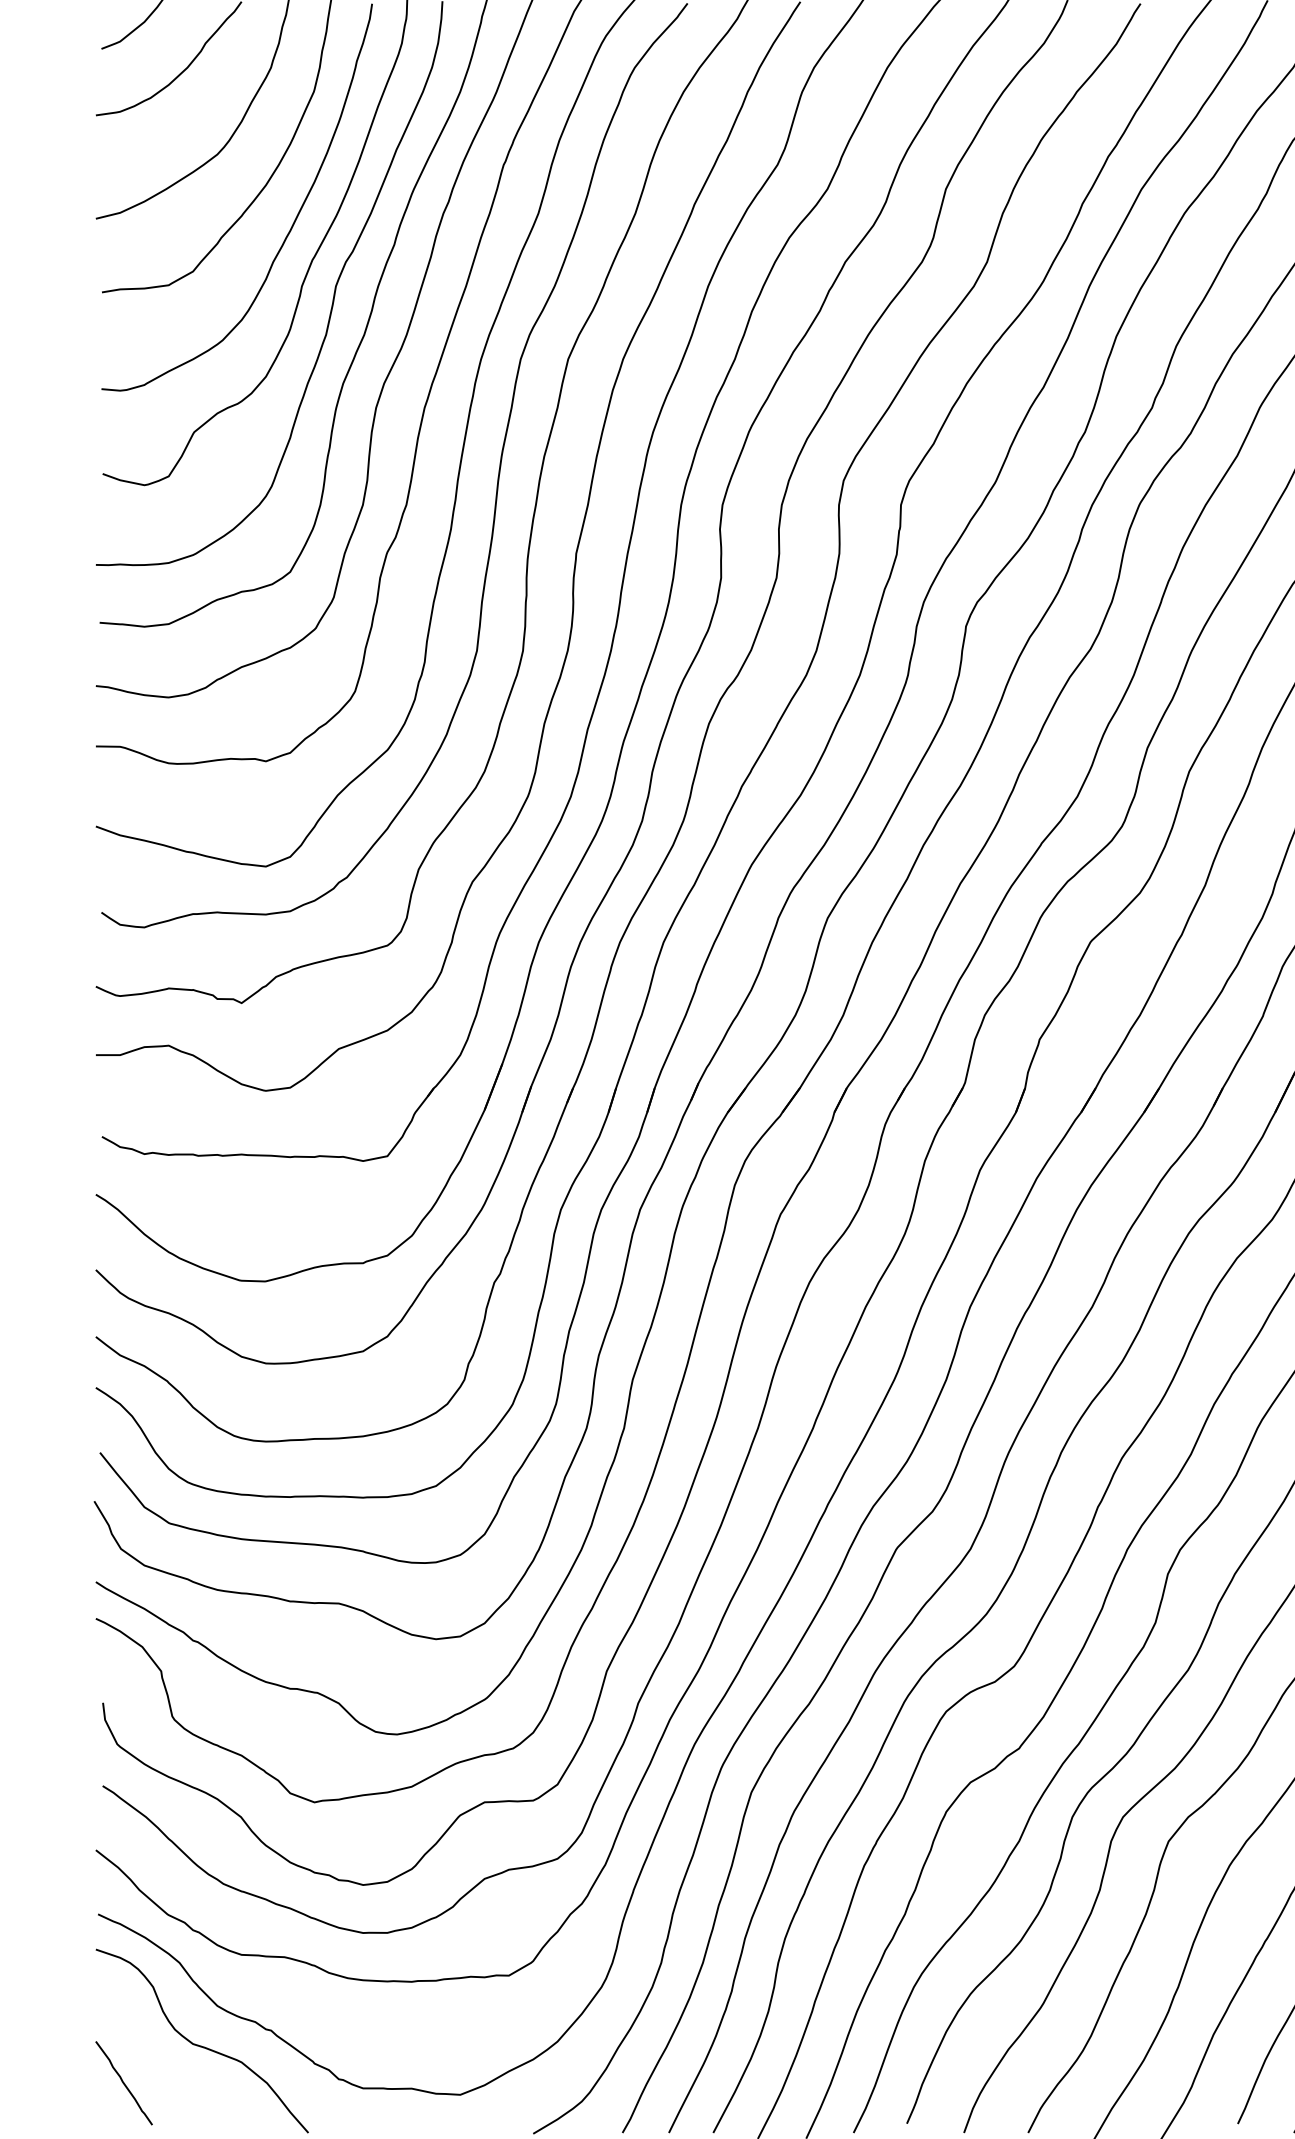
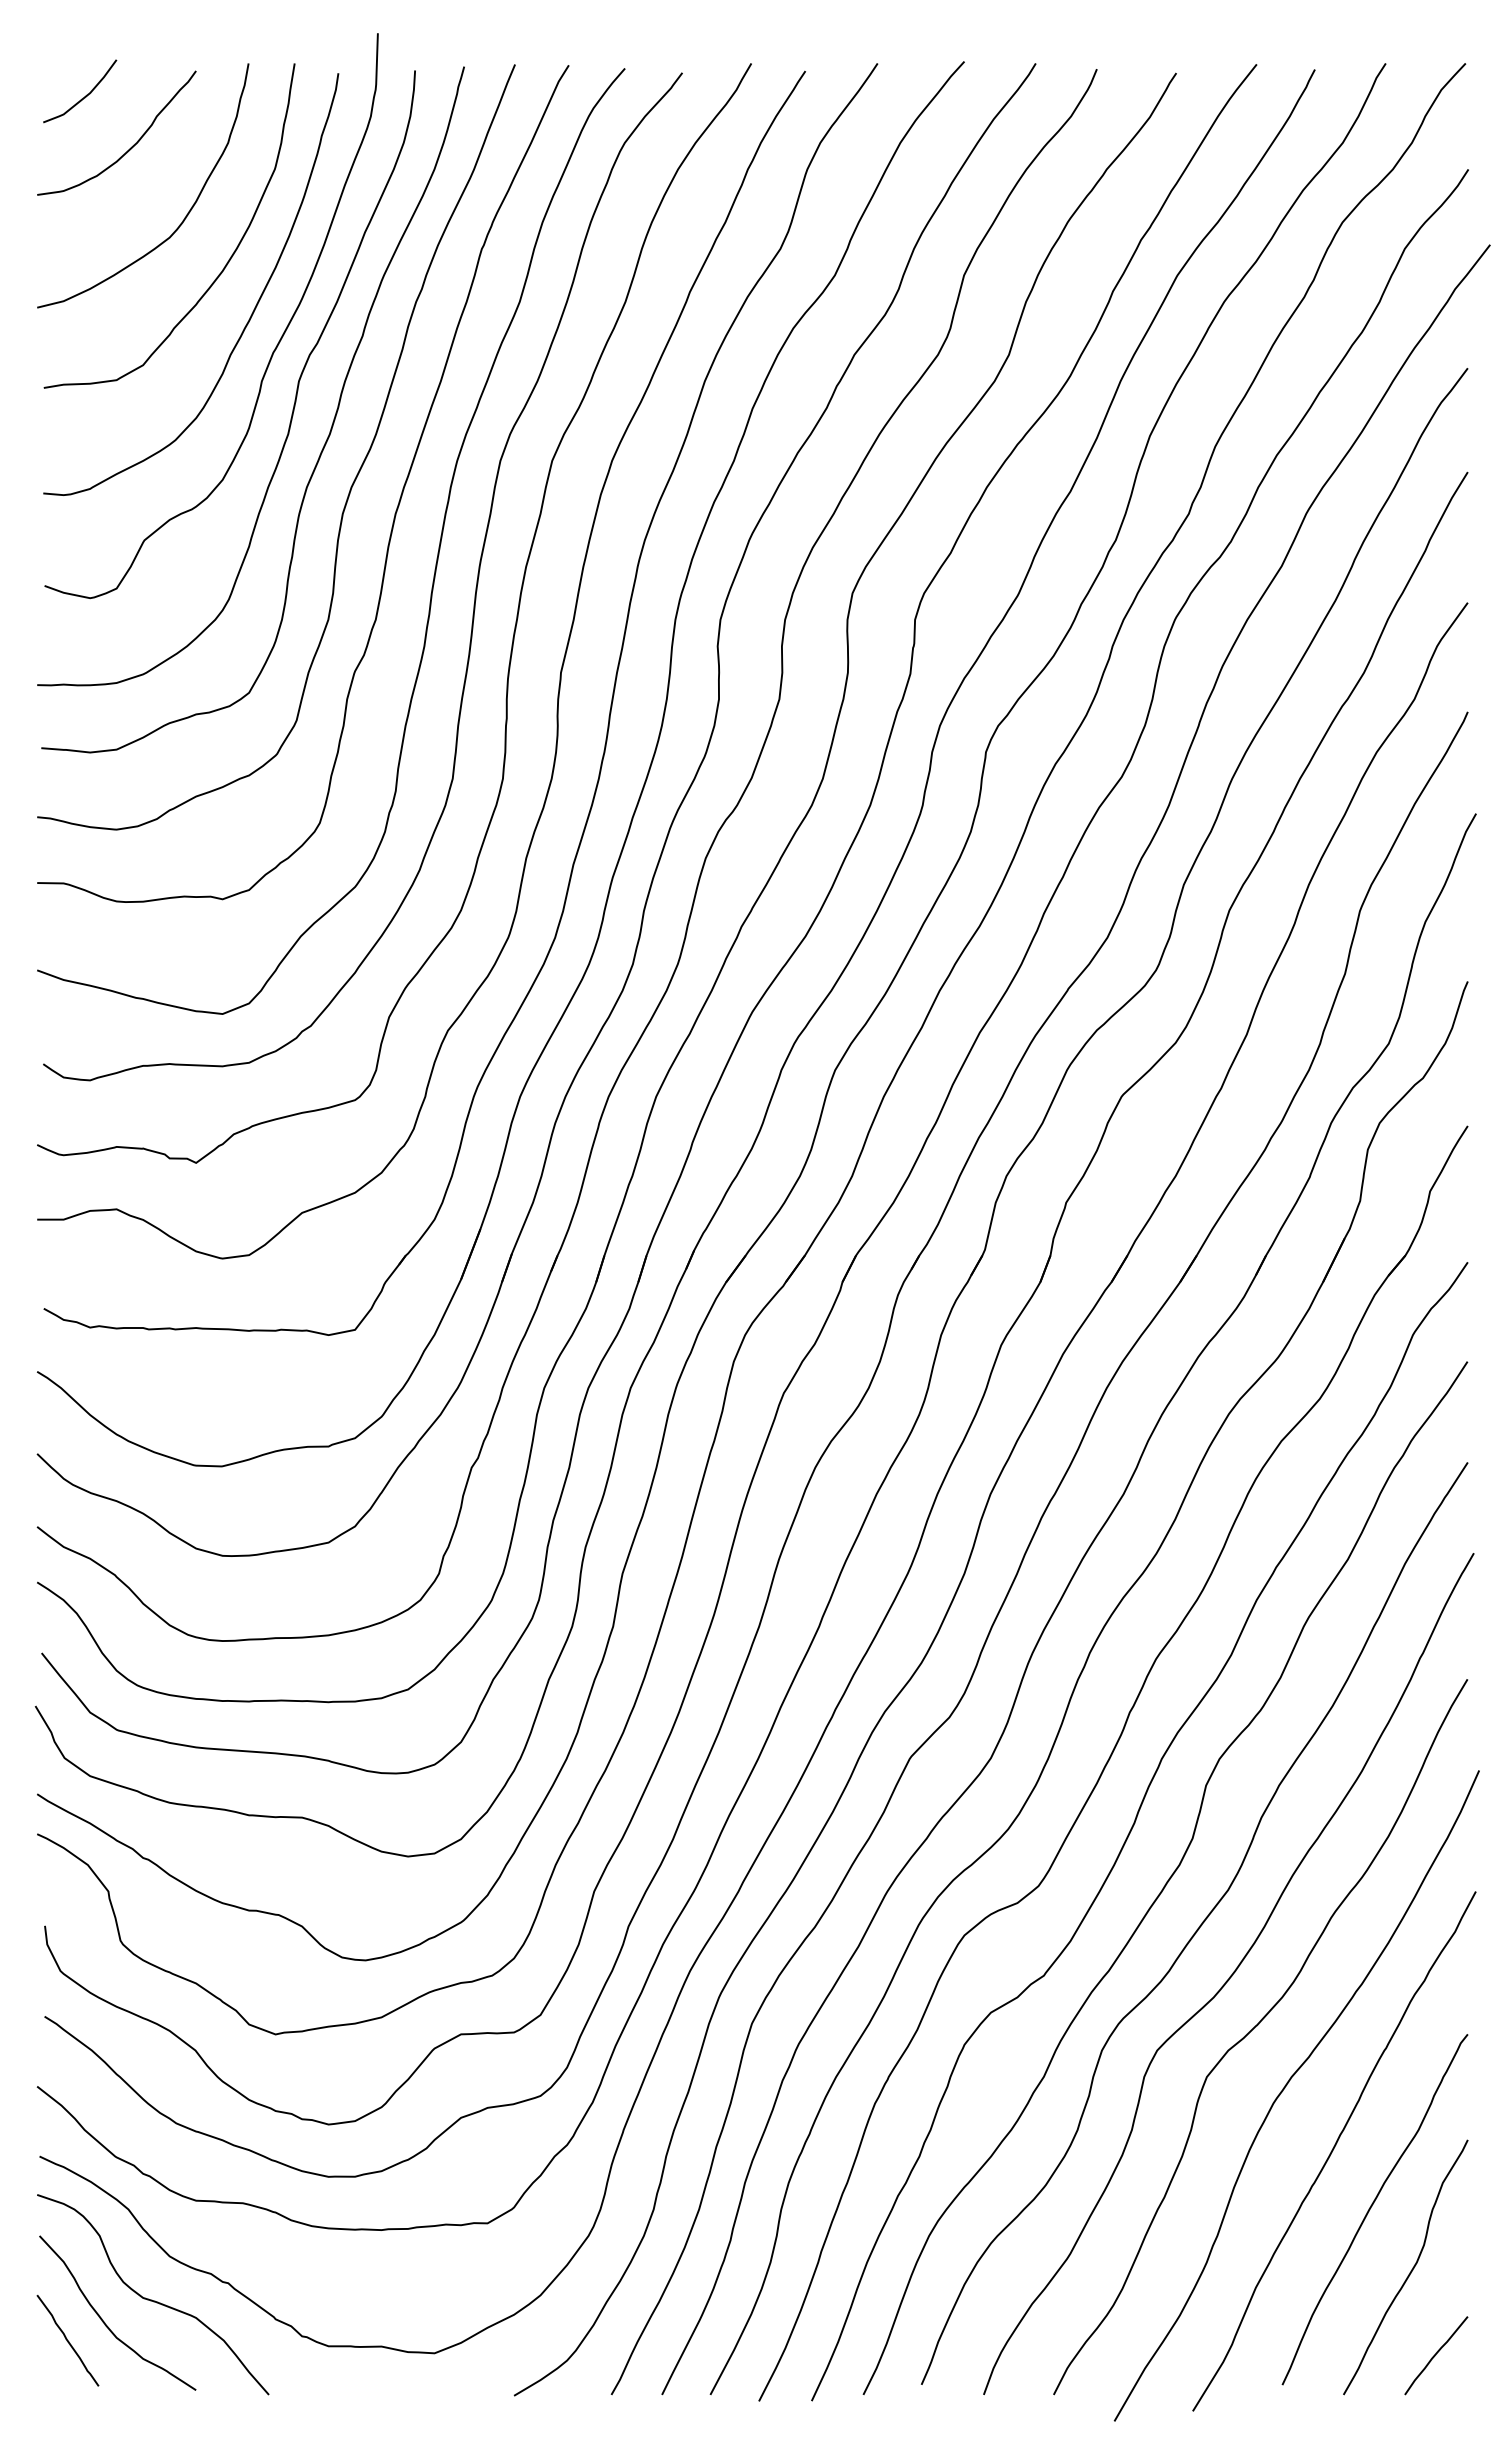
curve: (158, 2066) -> (105, 2322), added

